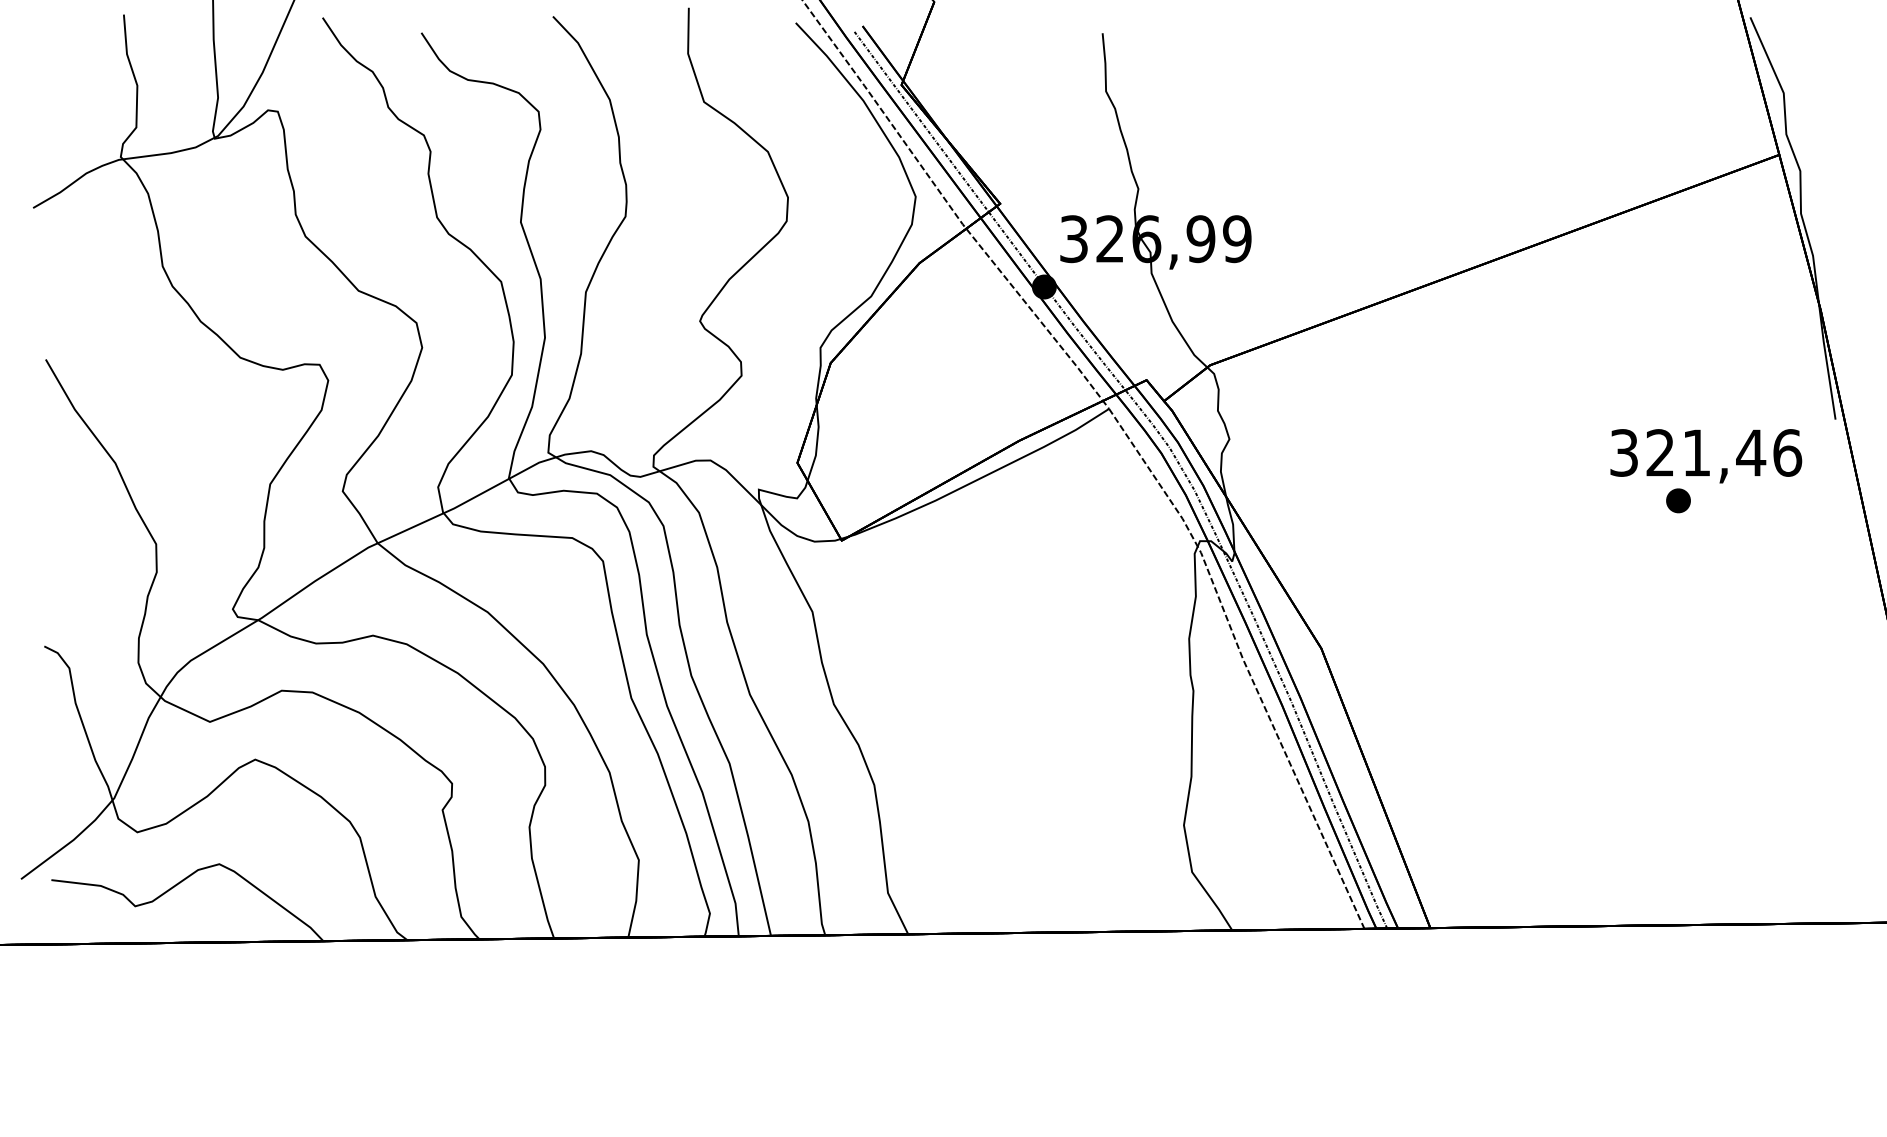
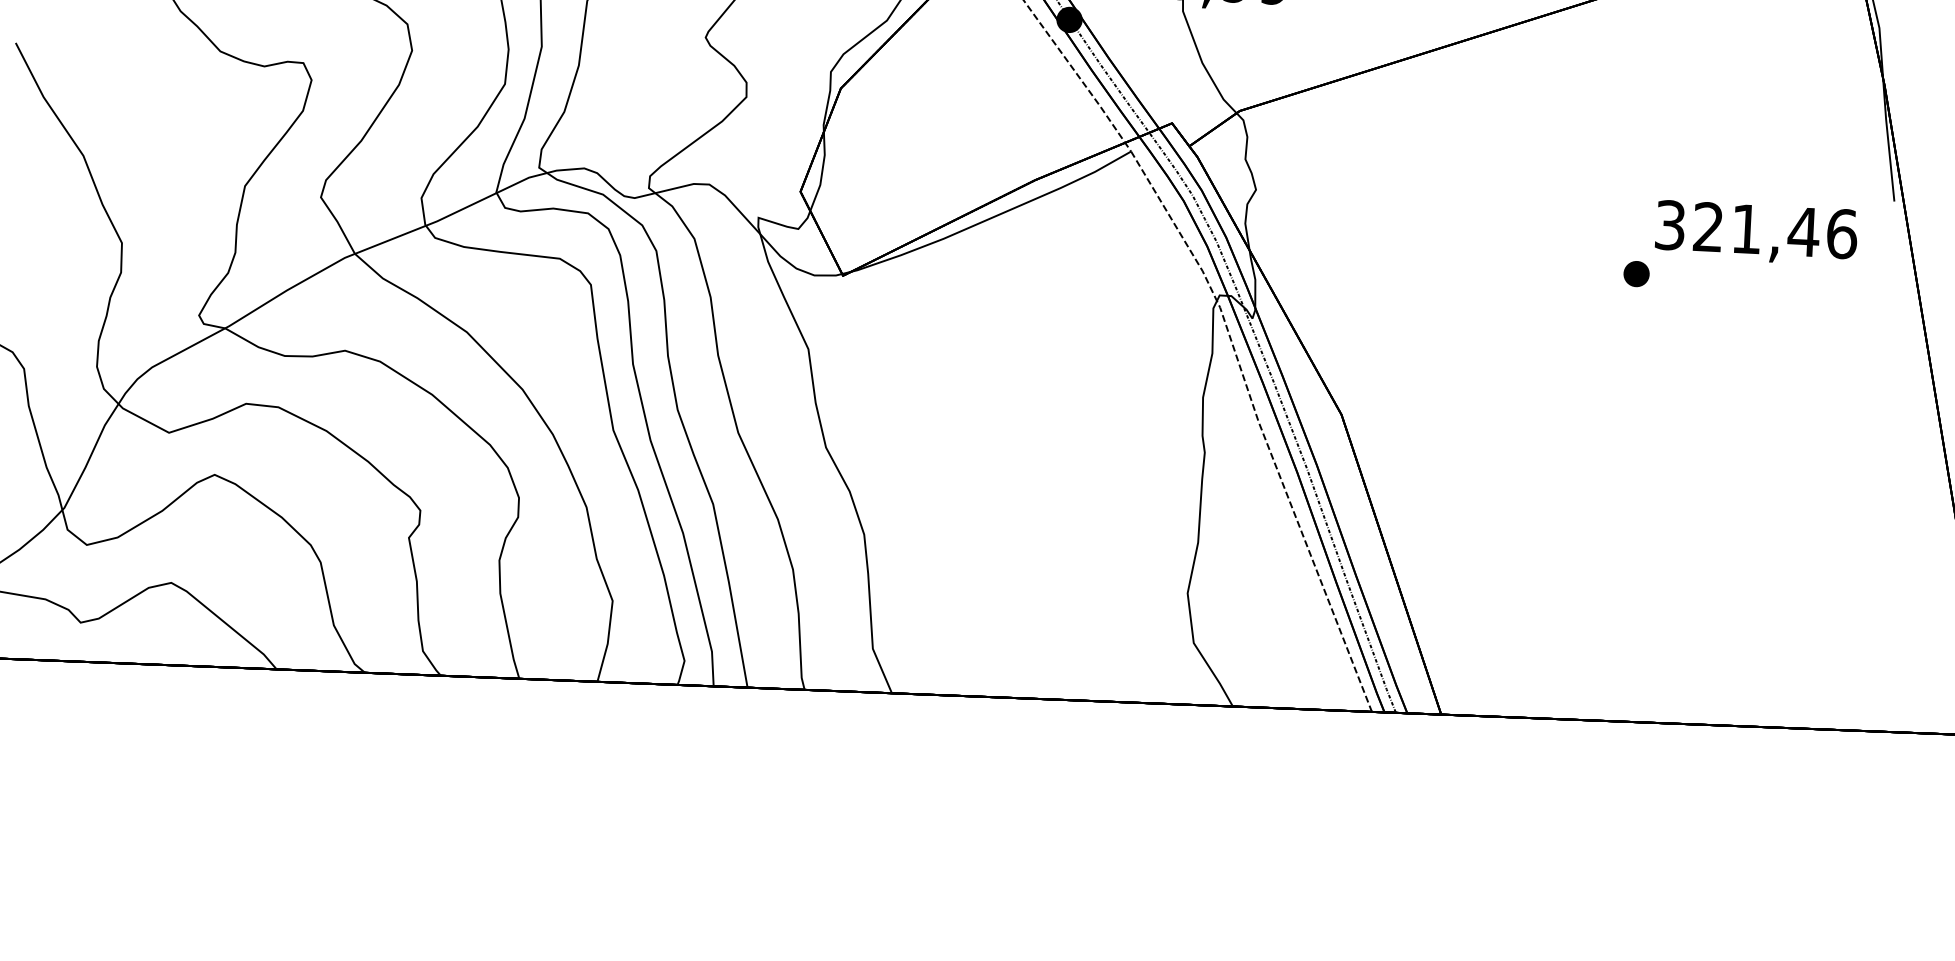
part: (1678, 500) -> (1636, 273), moved

